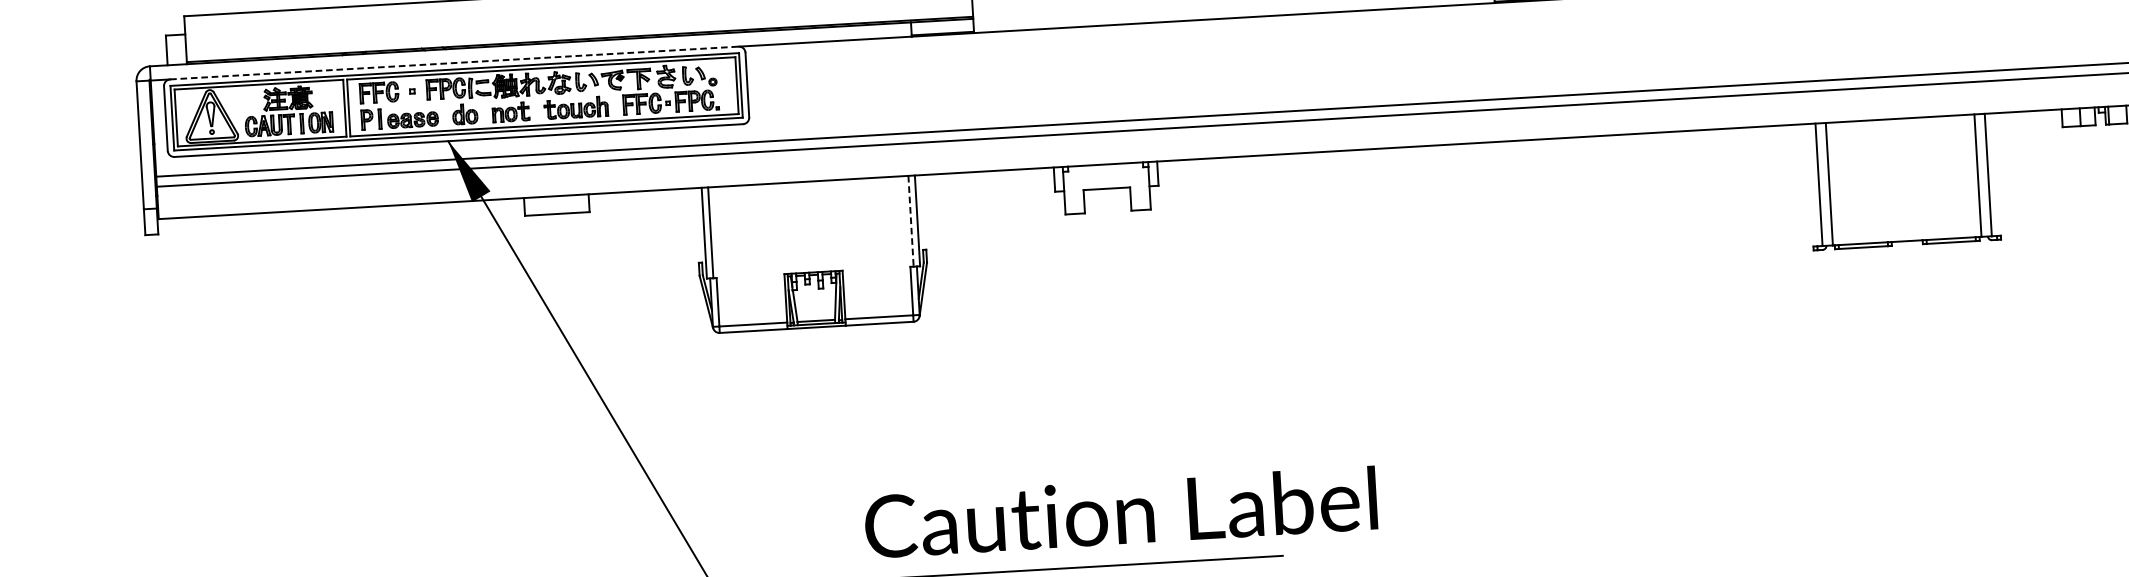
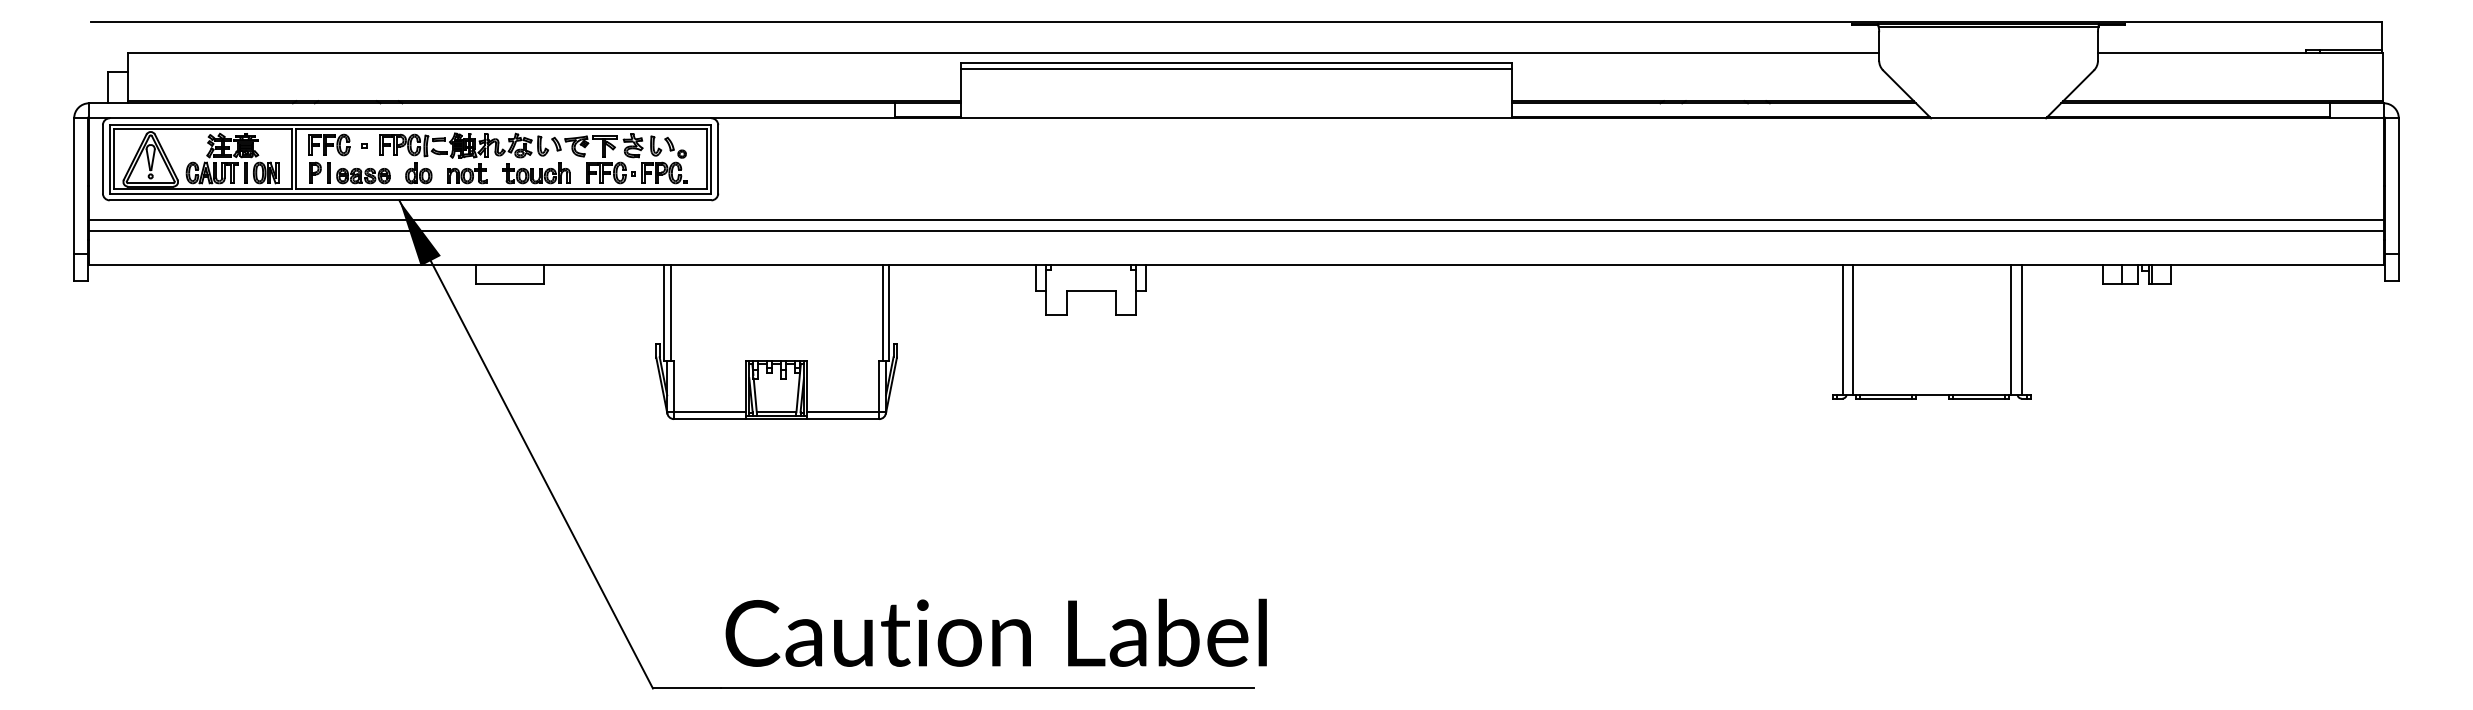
line: (454, 63) -> (410, 118), dashed -> solid
line: (910, 221) -> (882, 313), dashed -> solid
text: (1120, 512) -> (995, 632), moved

